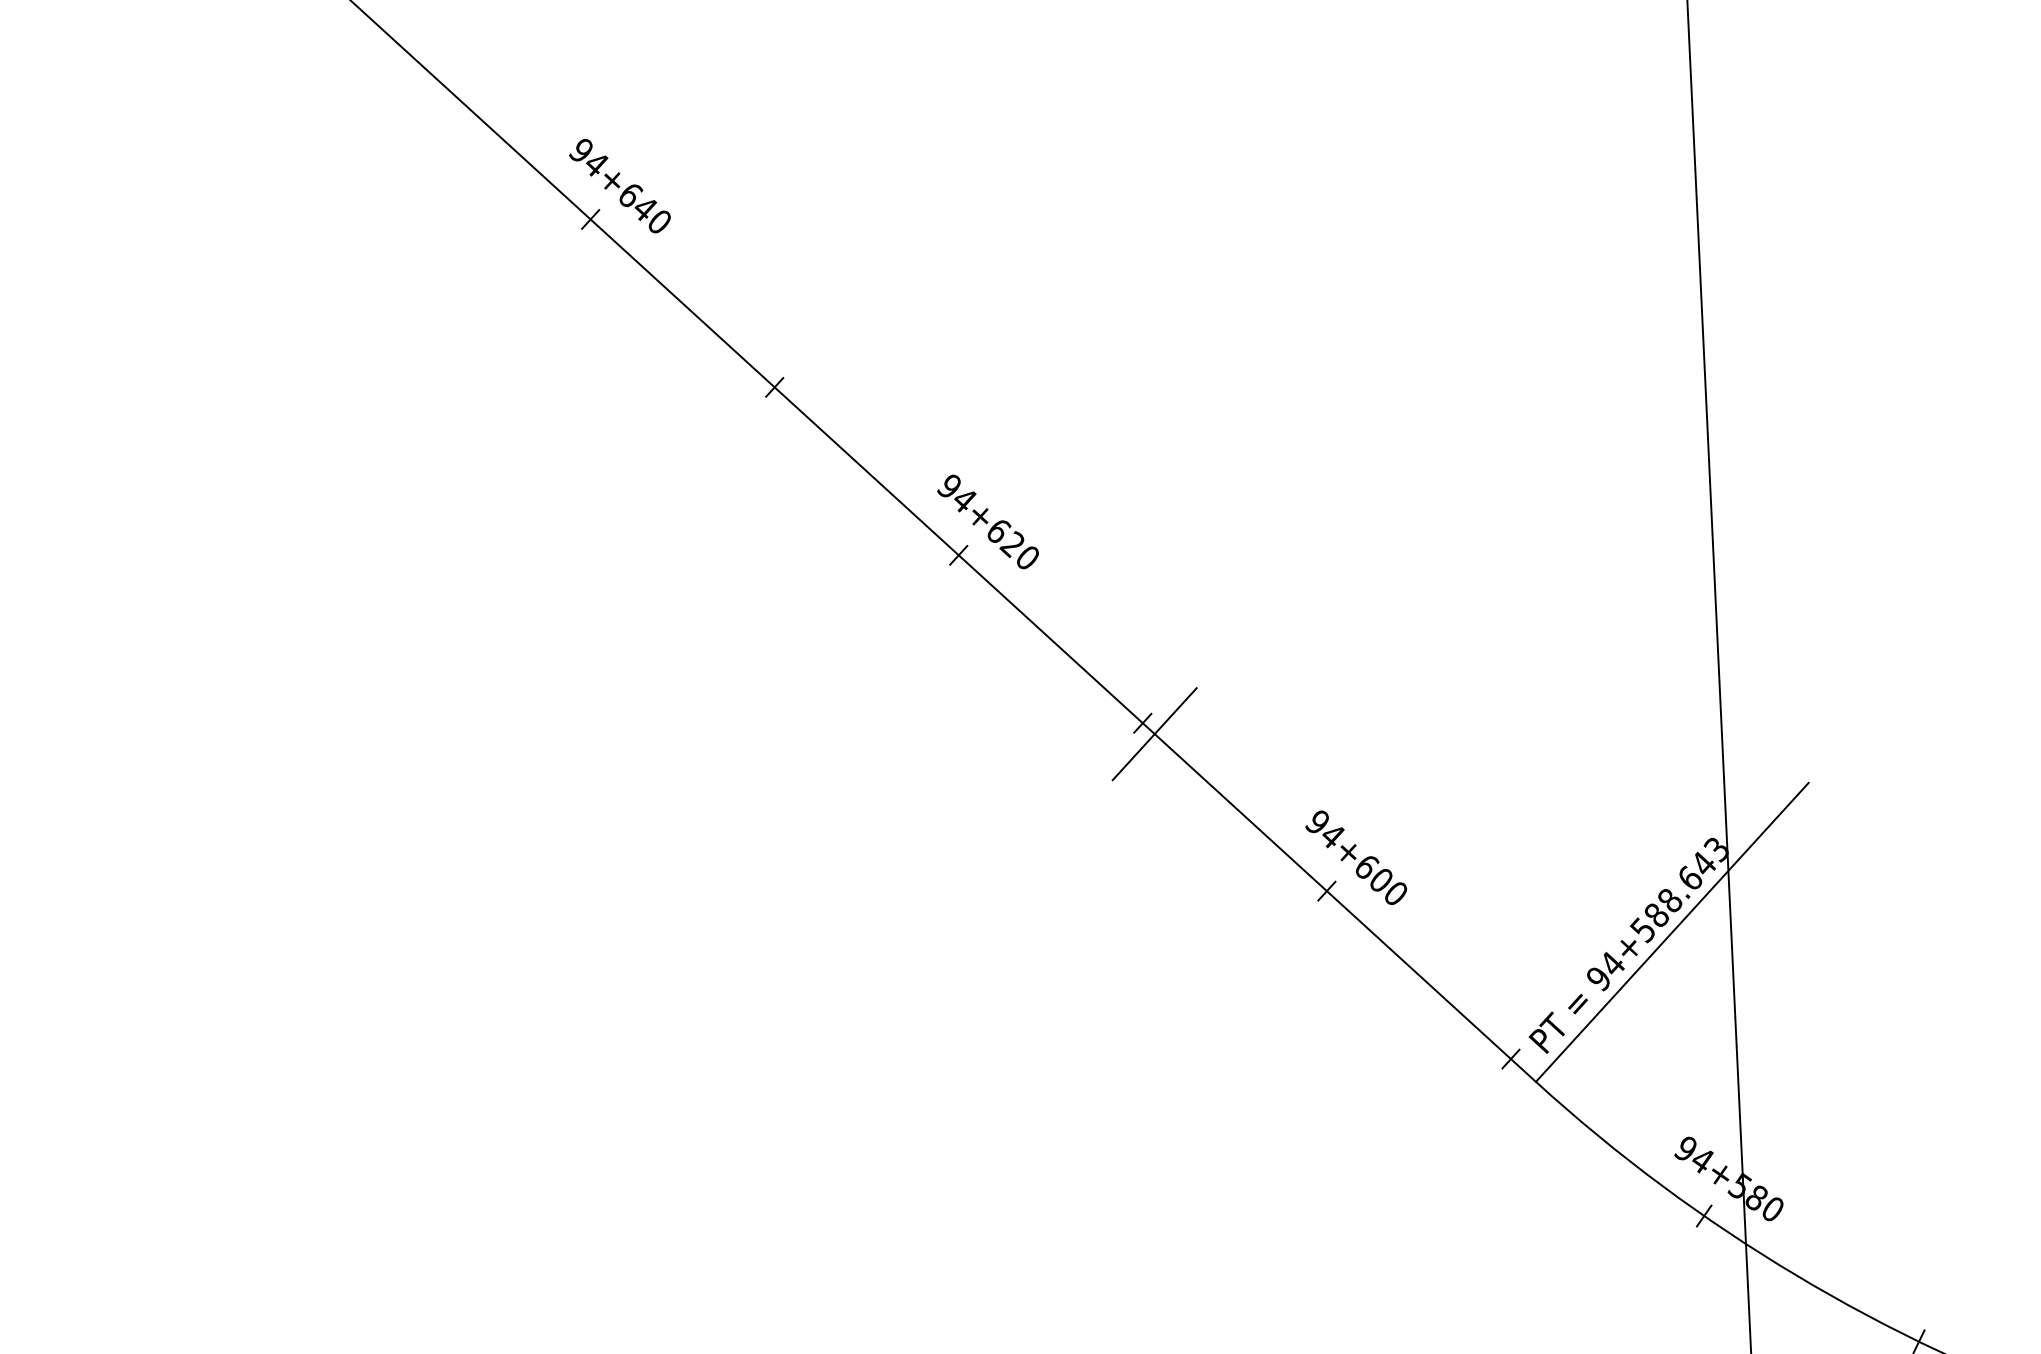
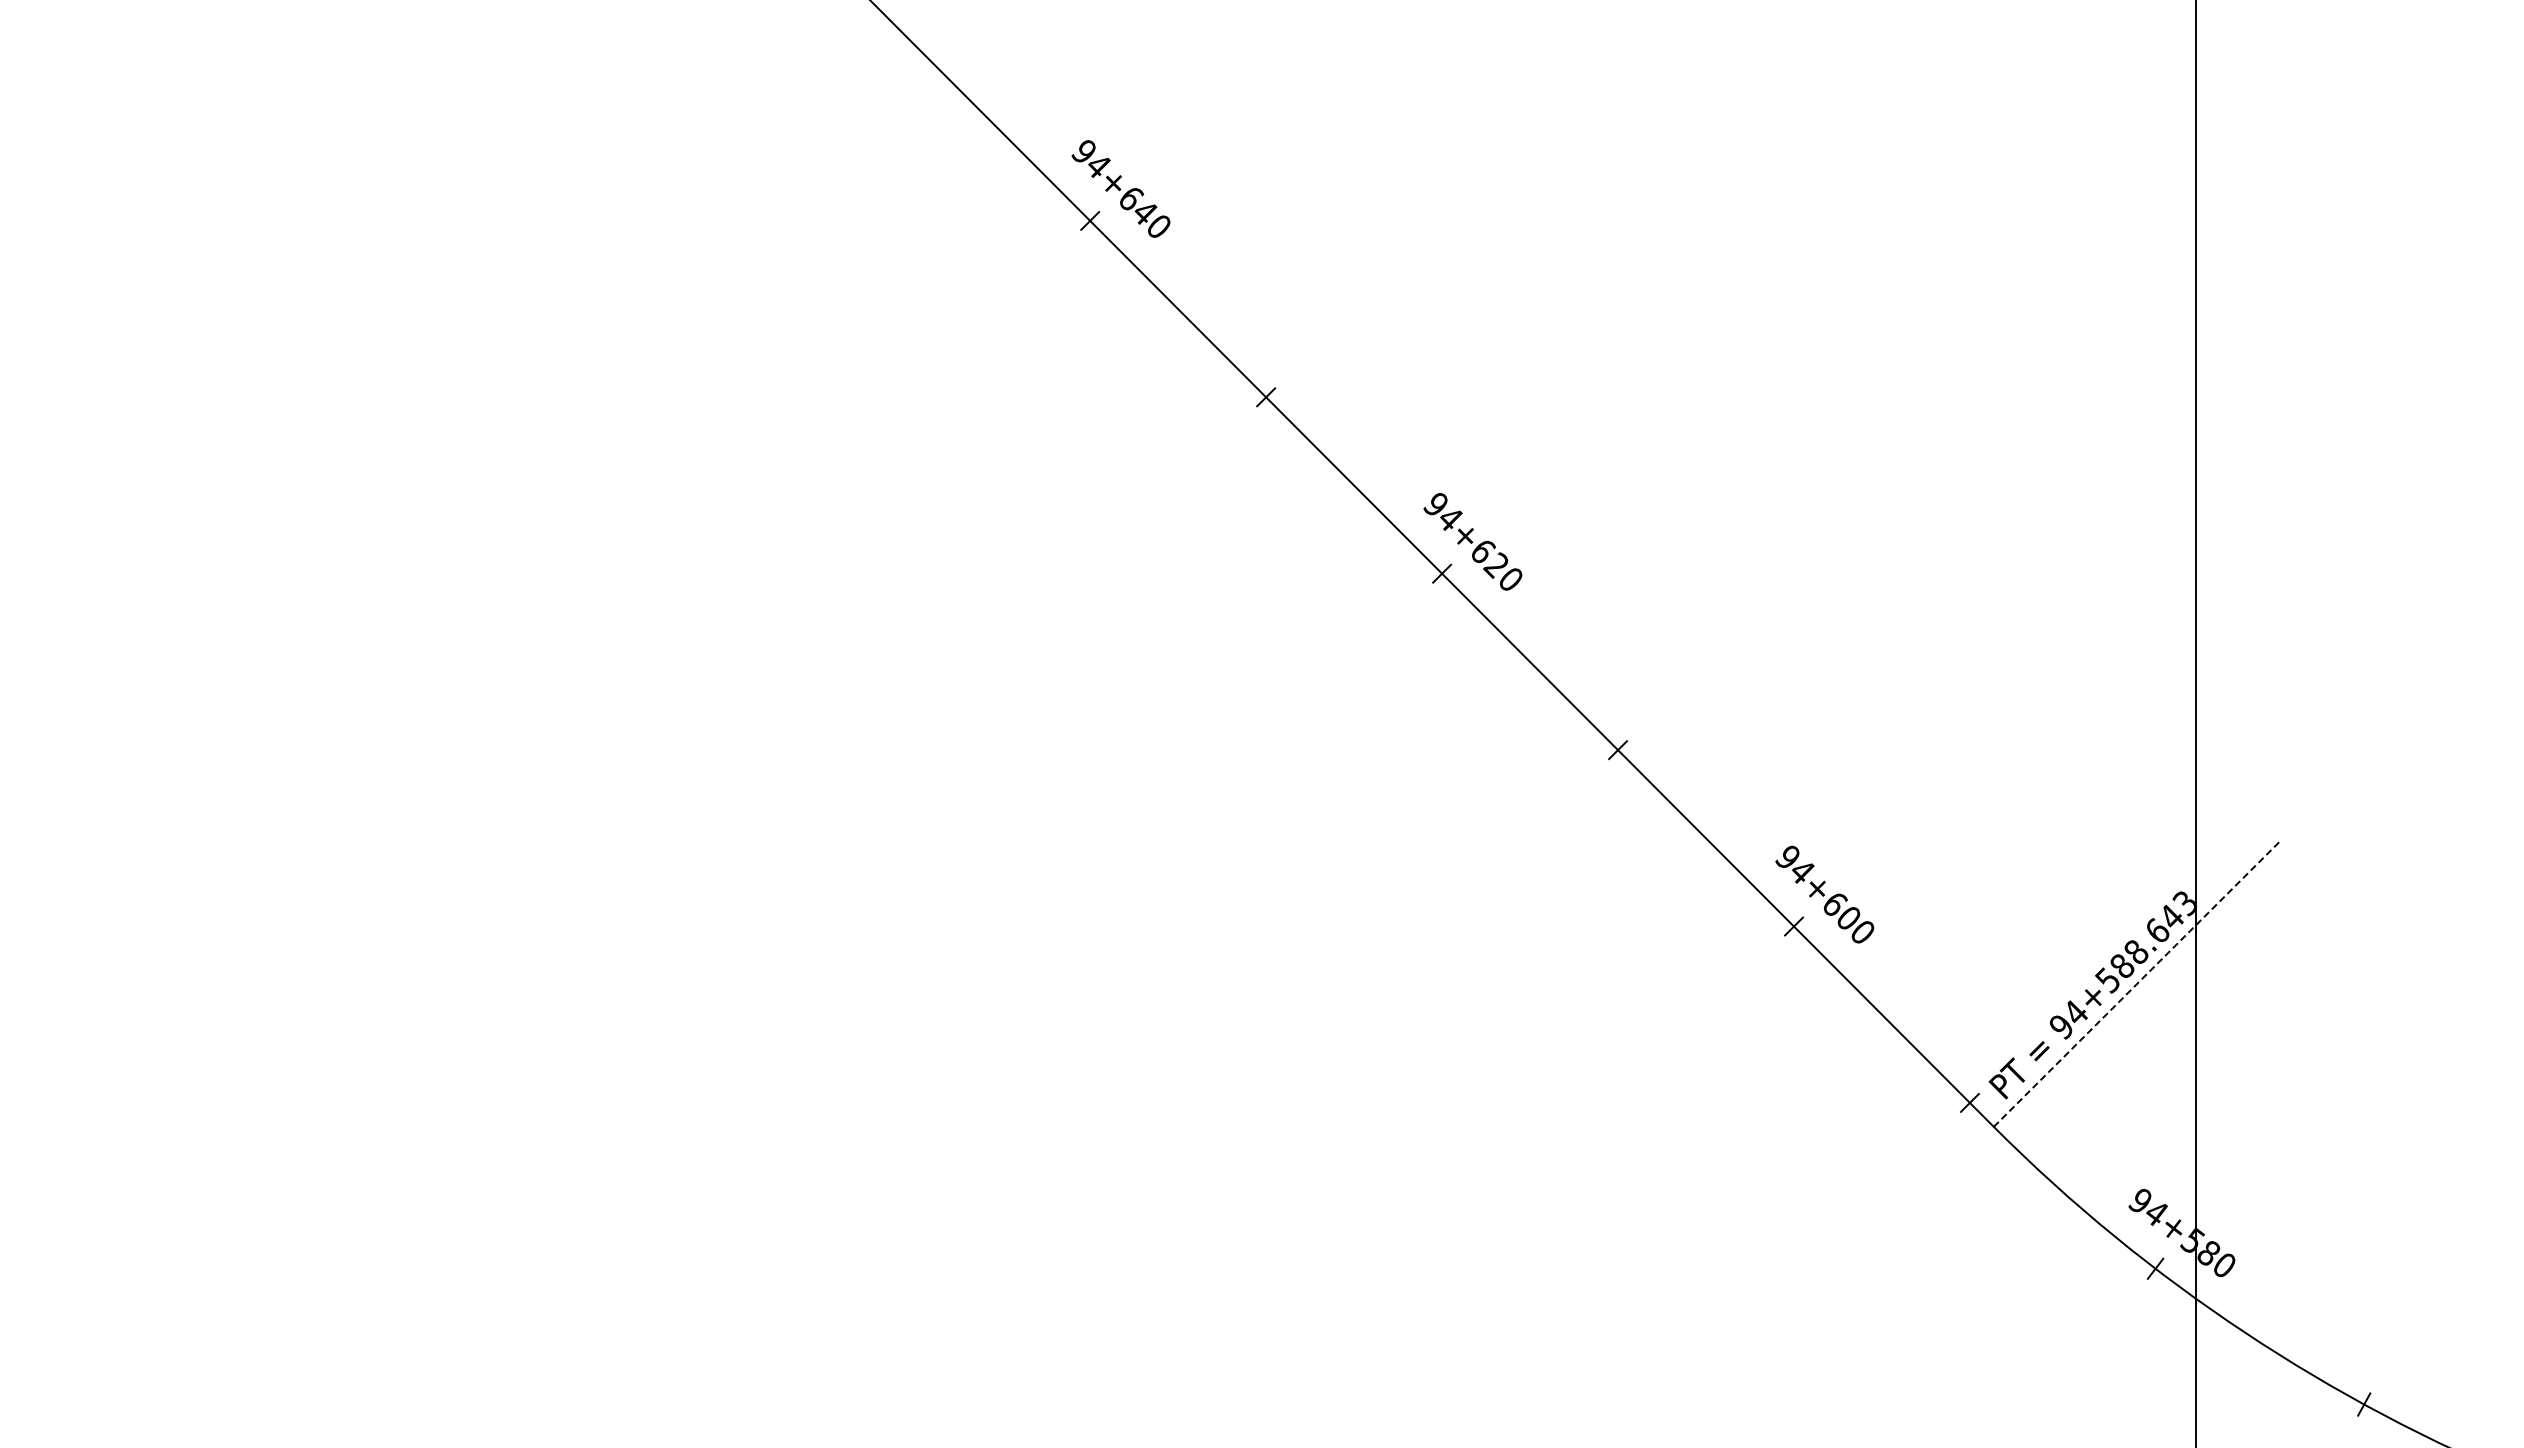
line: (1154, 734) -> (1629, 761), removed
line: (1672, 931) -> (2137, 983), solid -> dashed

